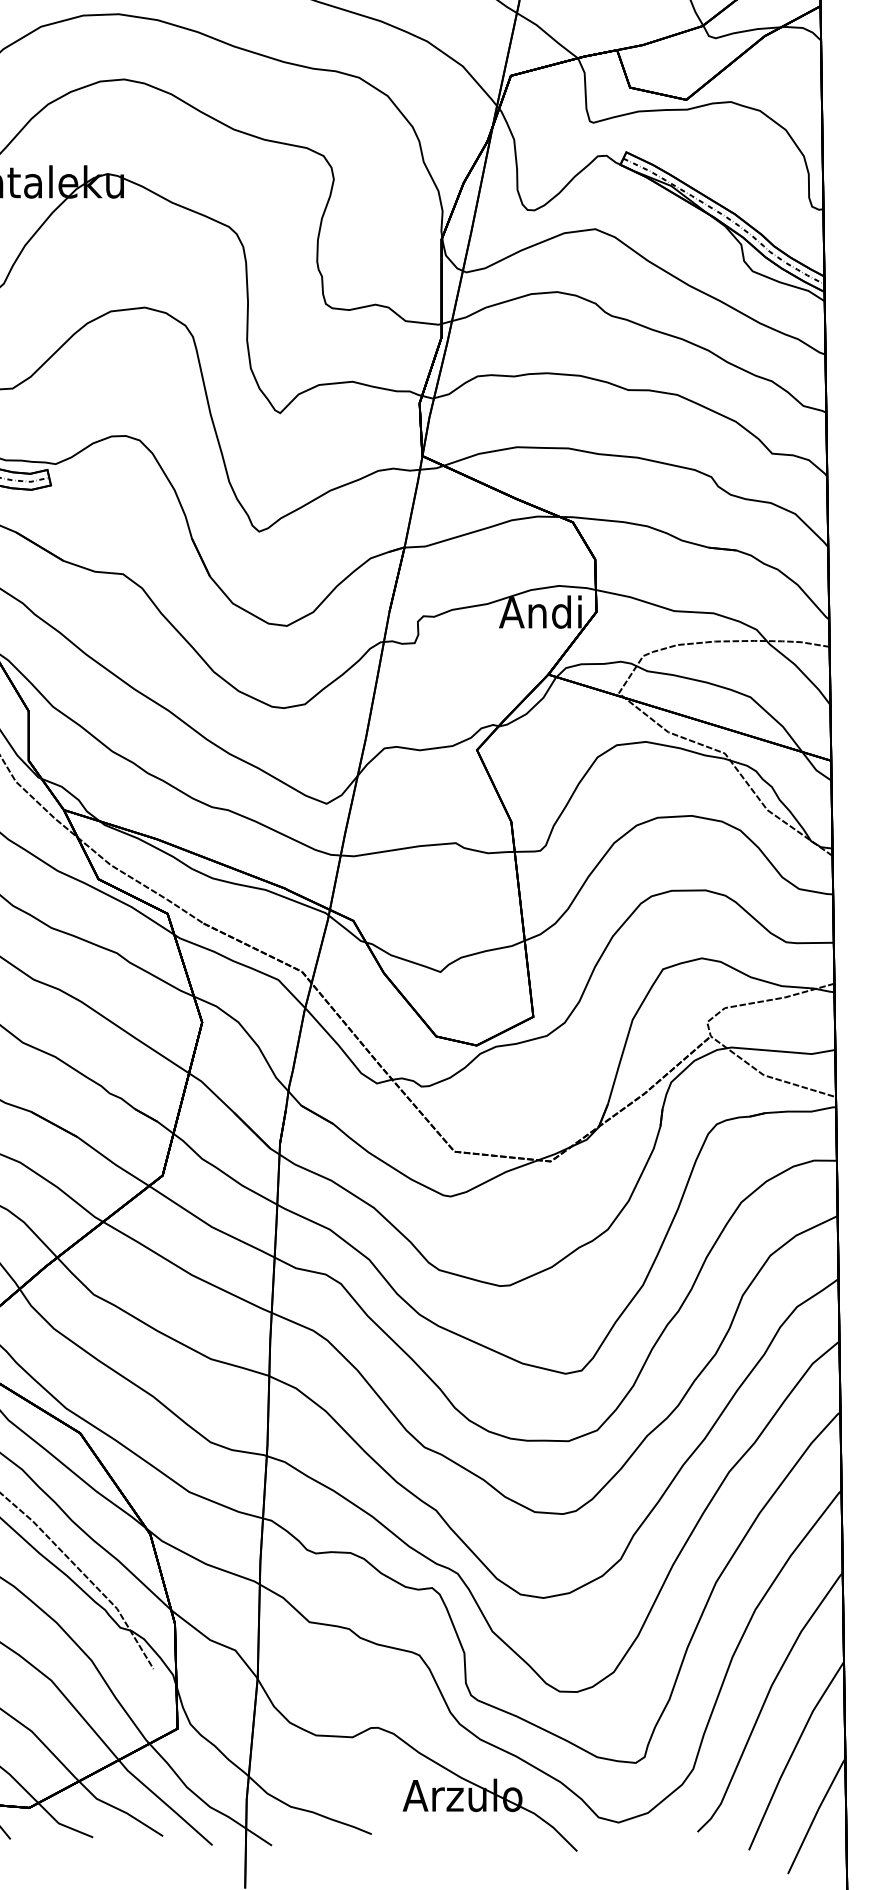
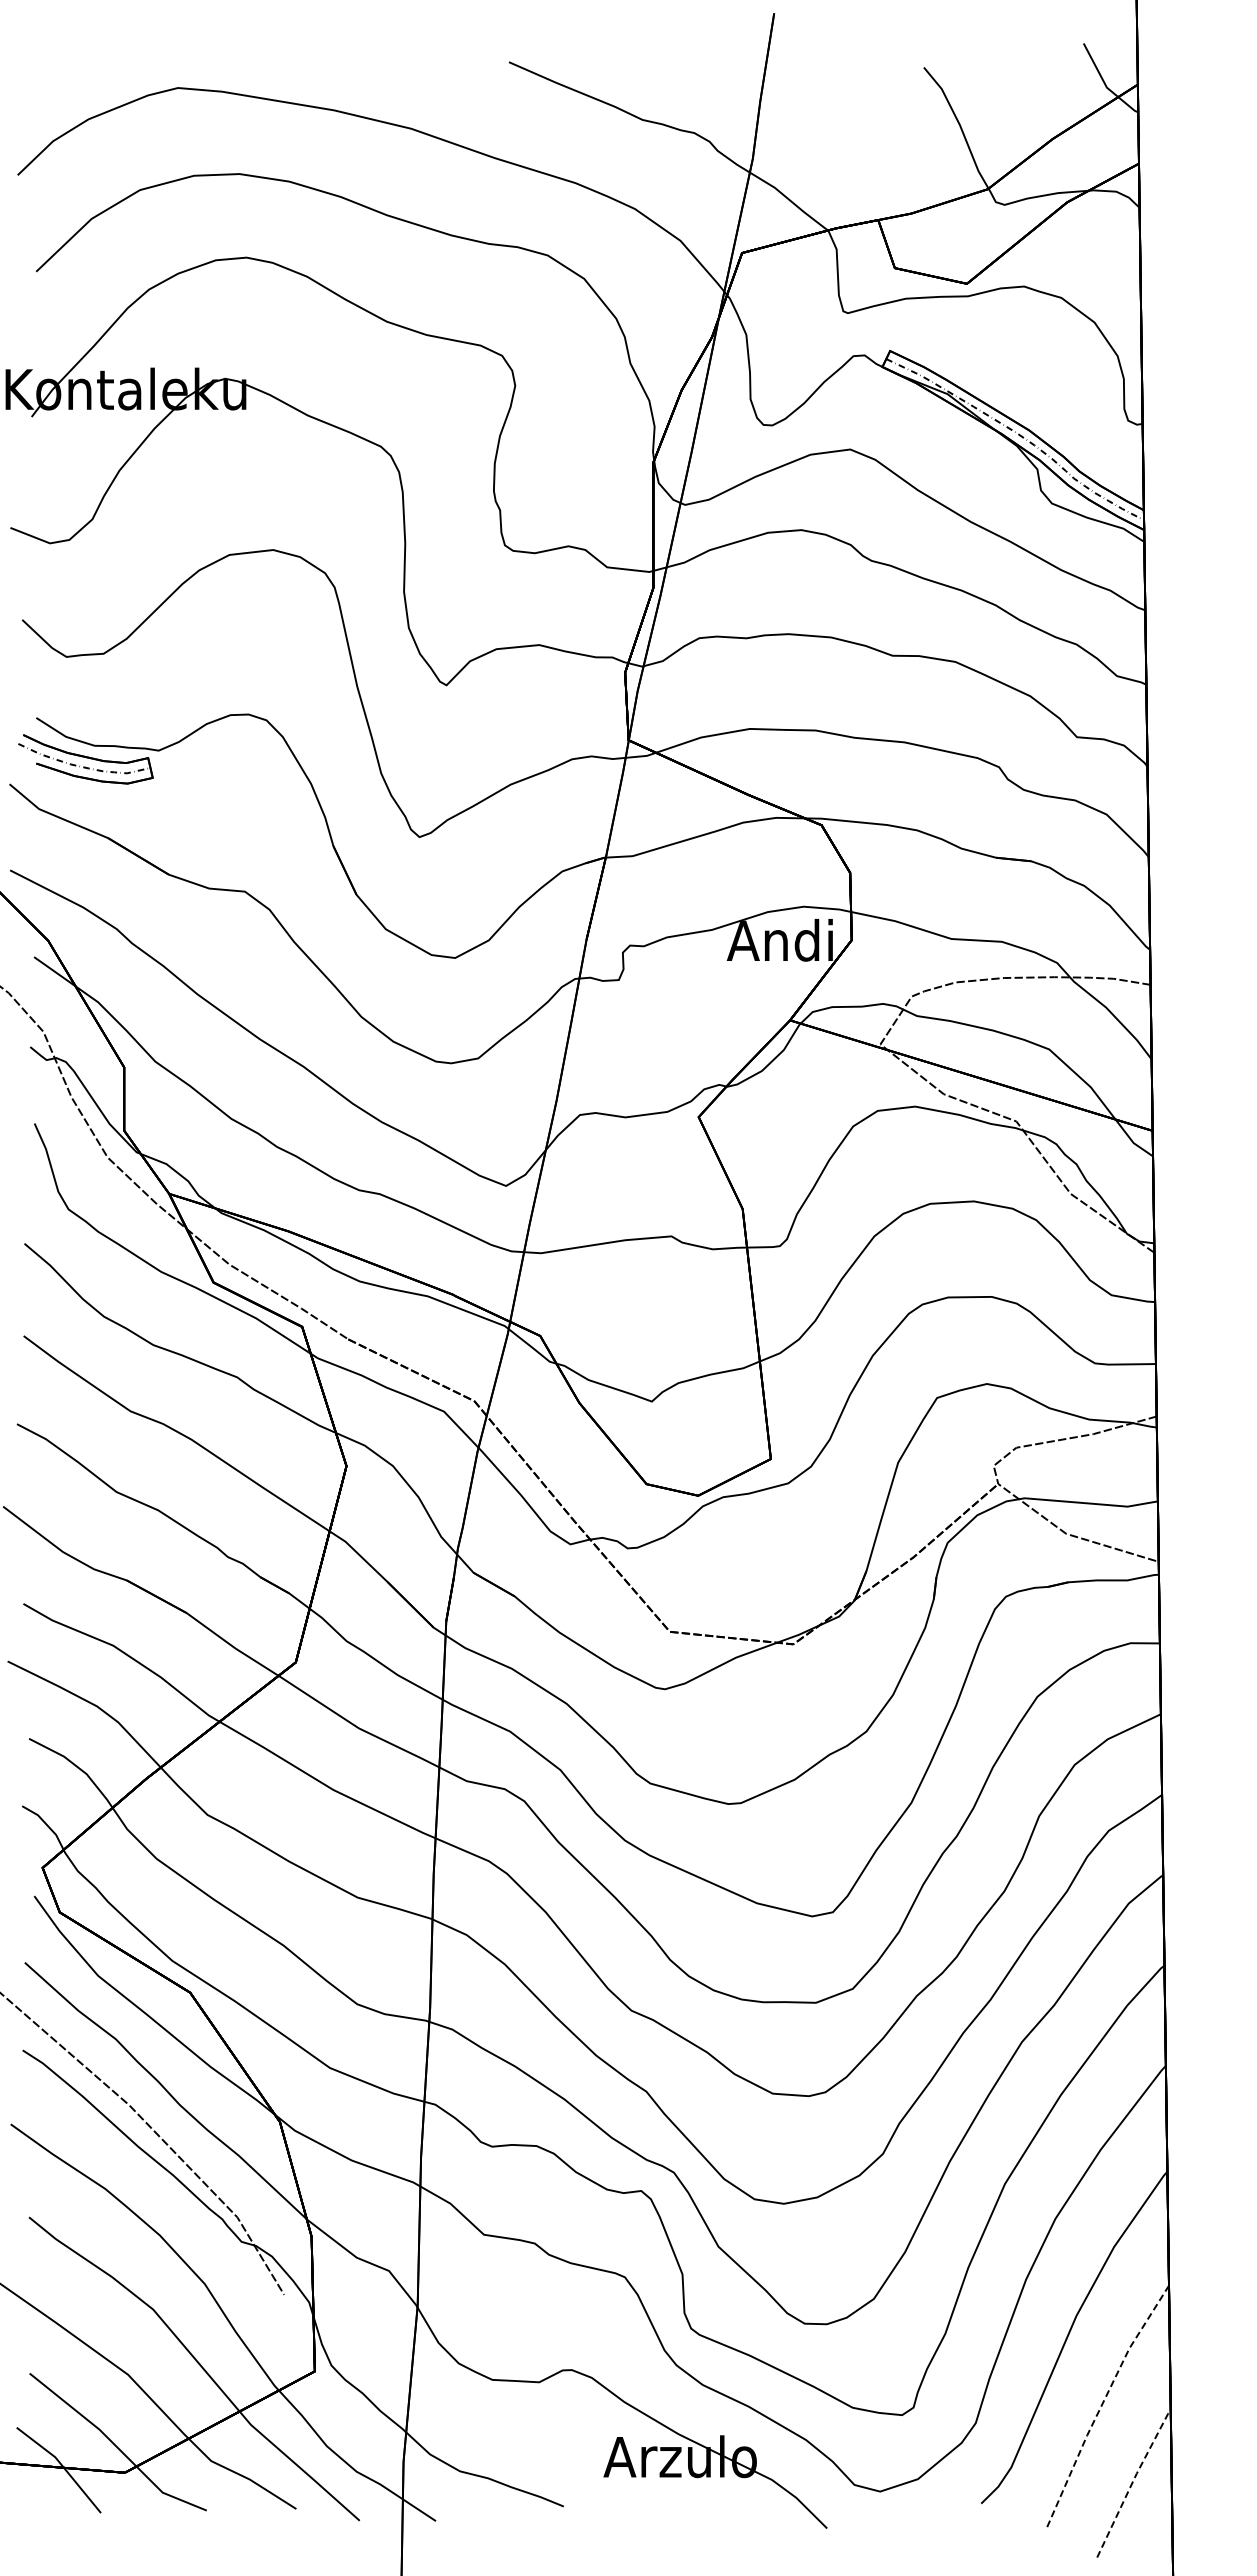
line: (792, 1753) -> (1102, 2403), solid -> dashed
line: (816, 1813) -> (1133, 2480), solid -> dashed

